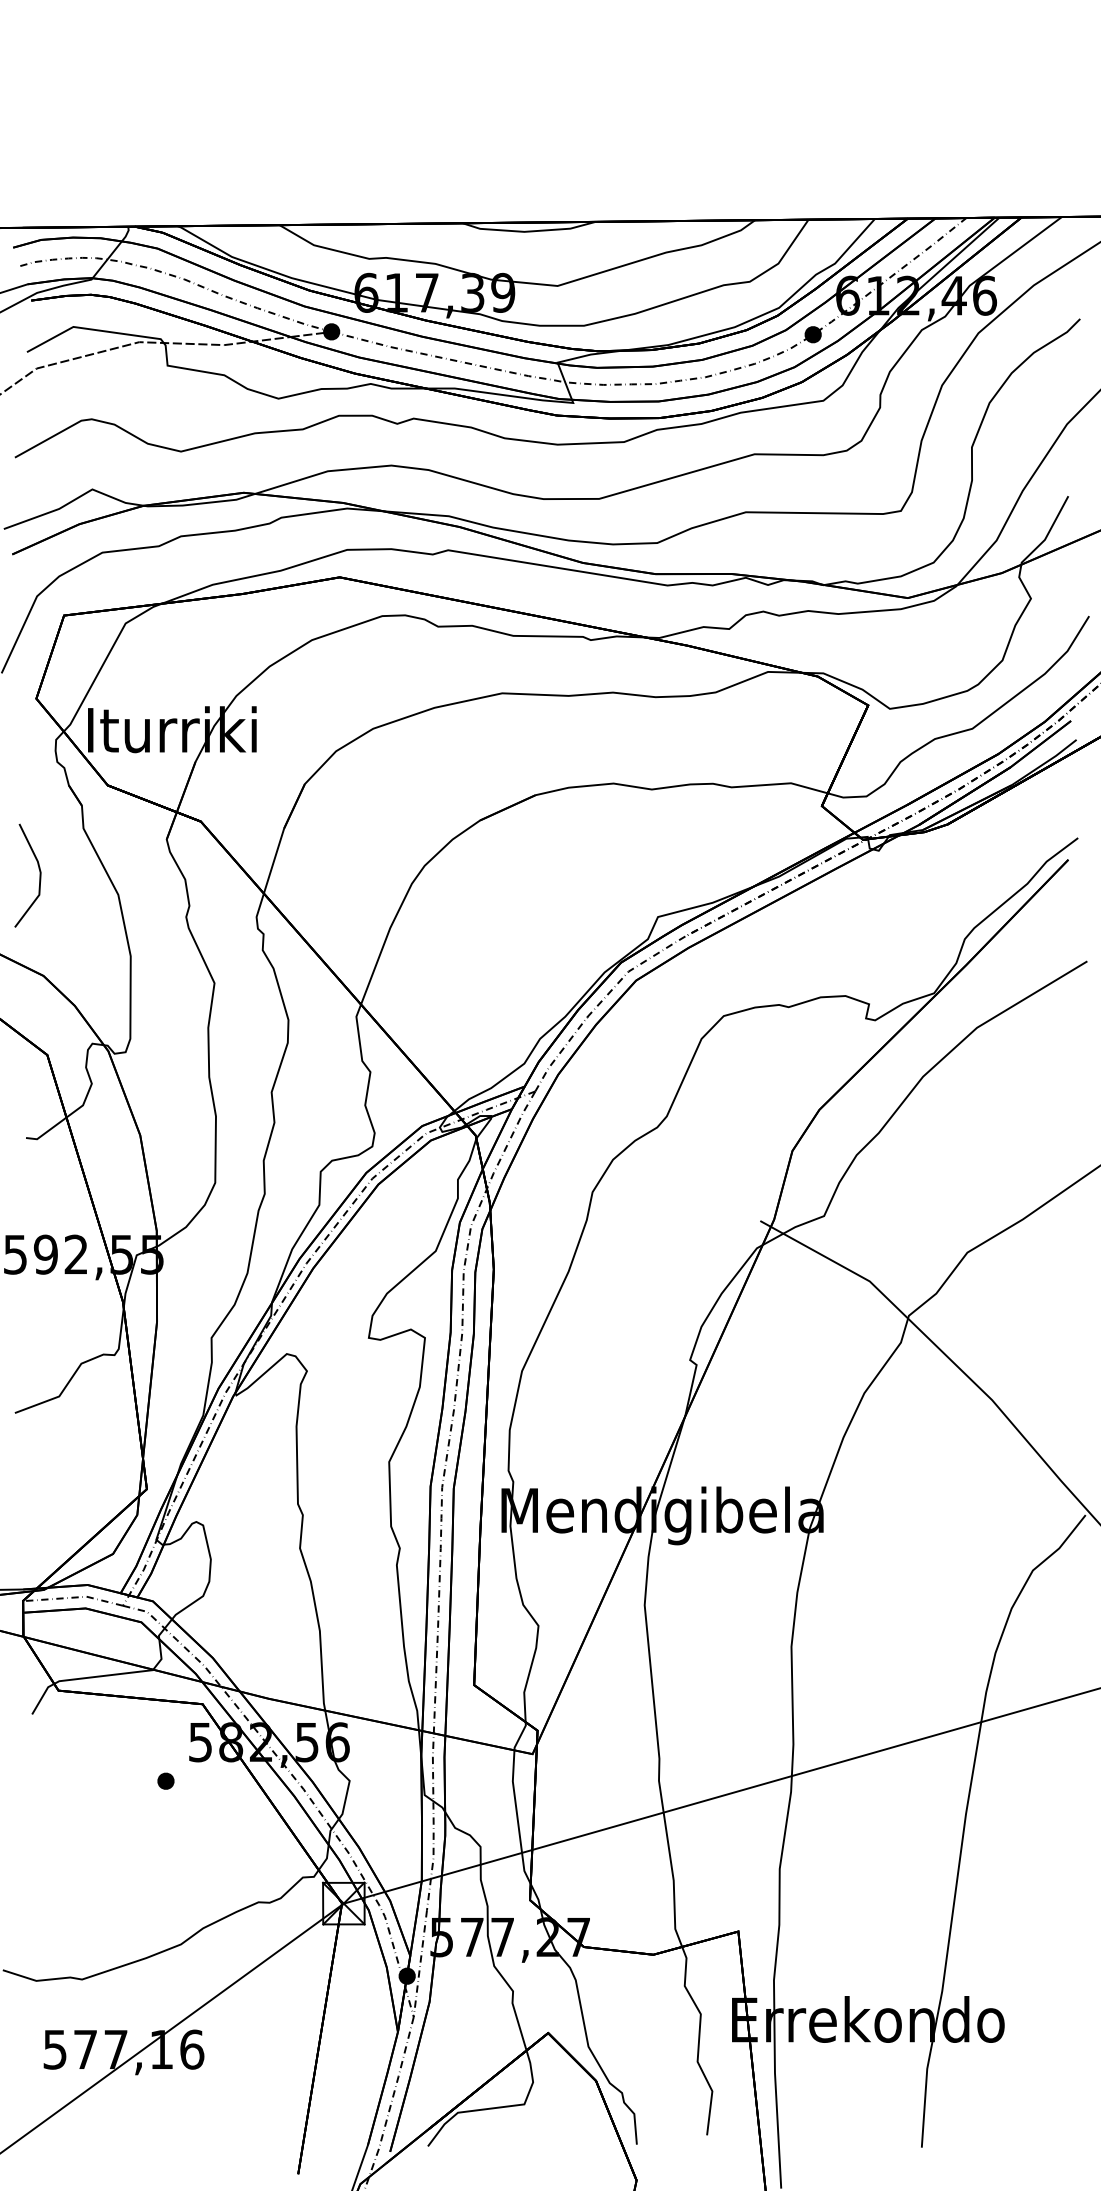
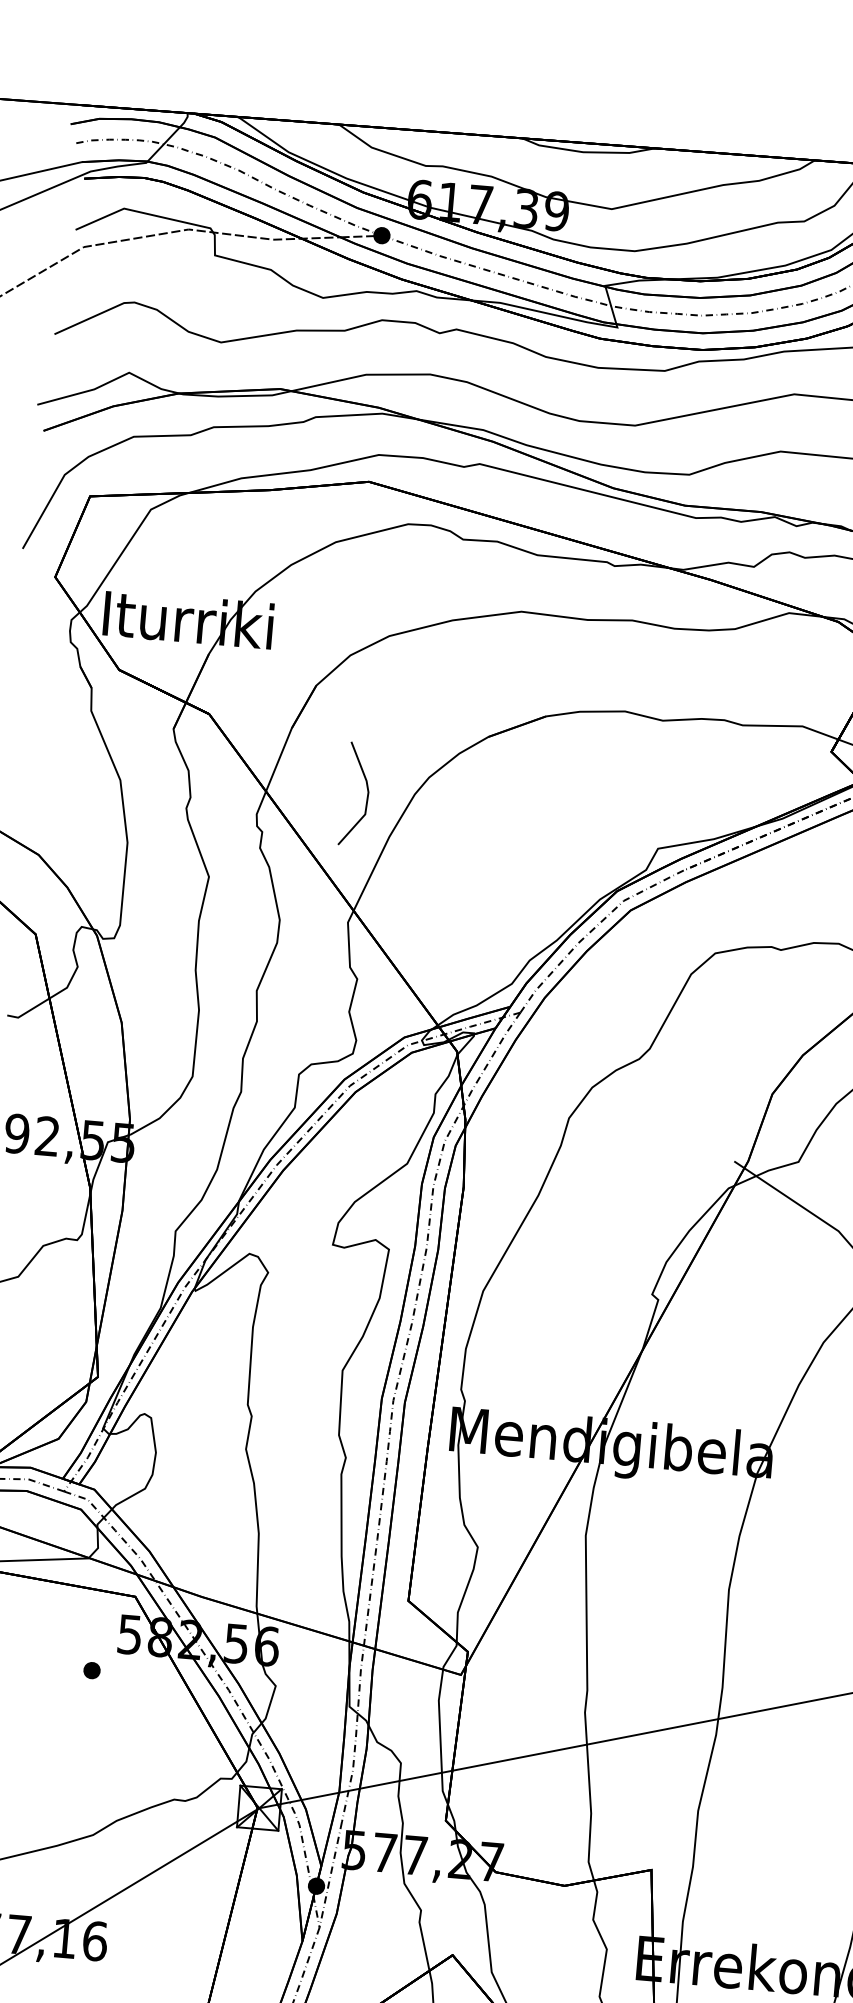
line: (39, 875) -> (367, 795), moved

